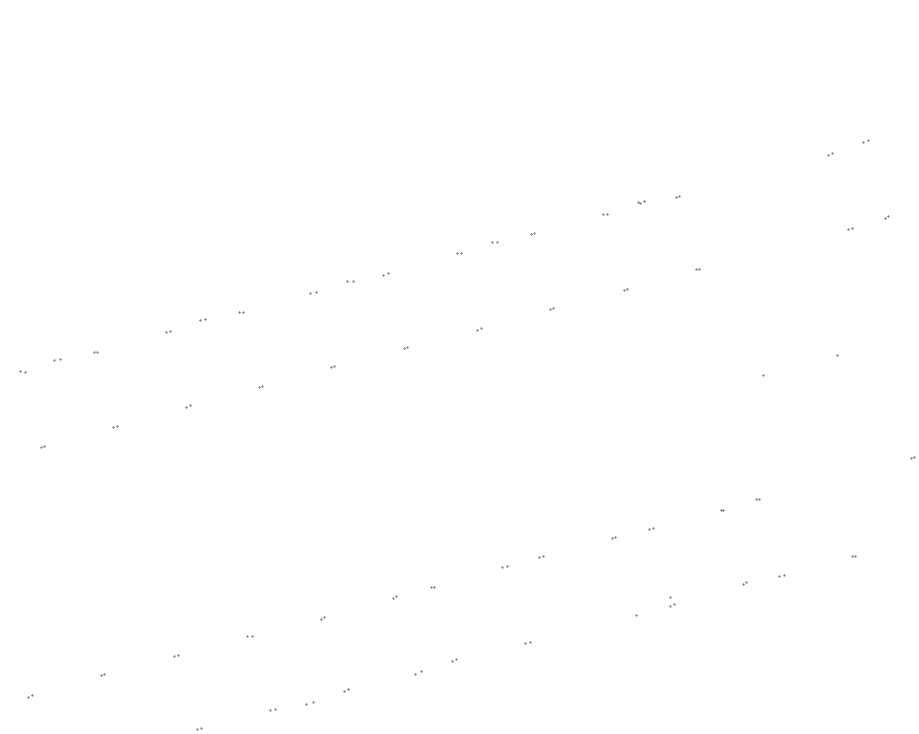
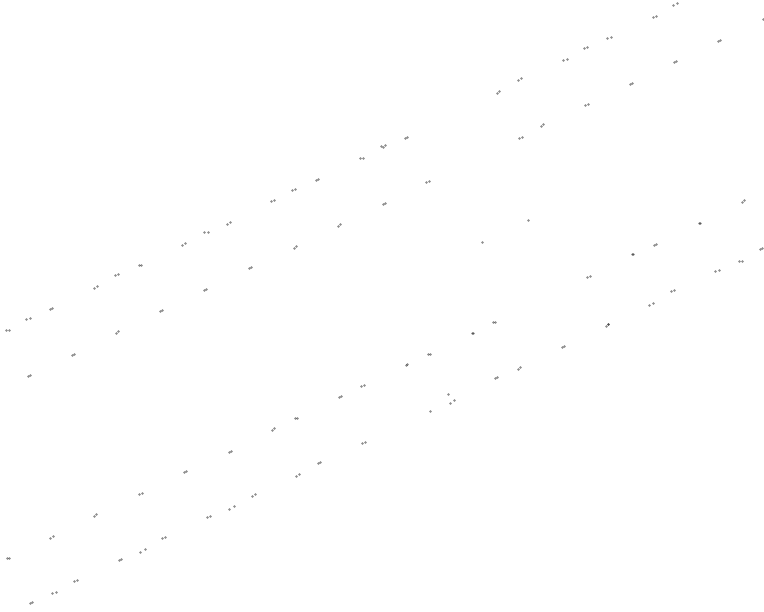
part: (673, 602) -> (452, 398), size x1.6

